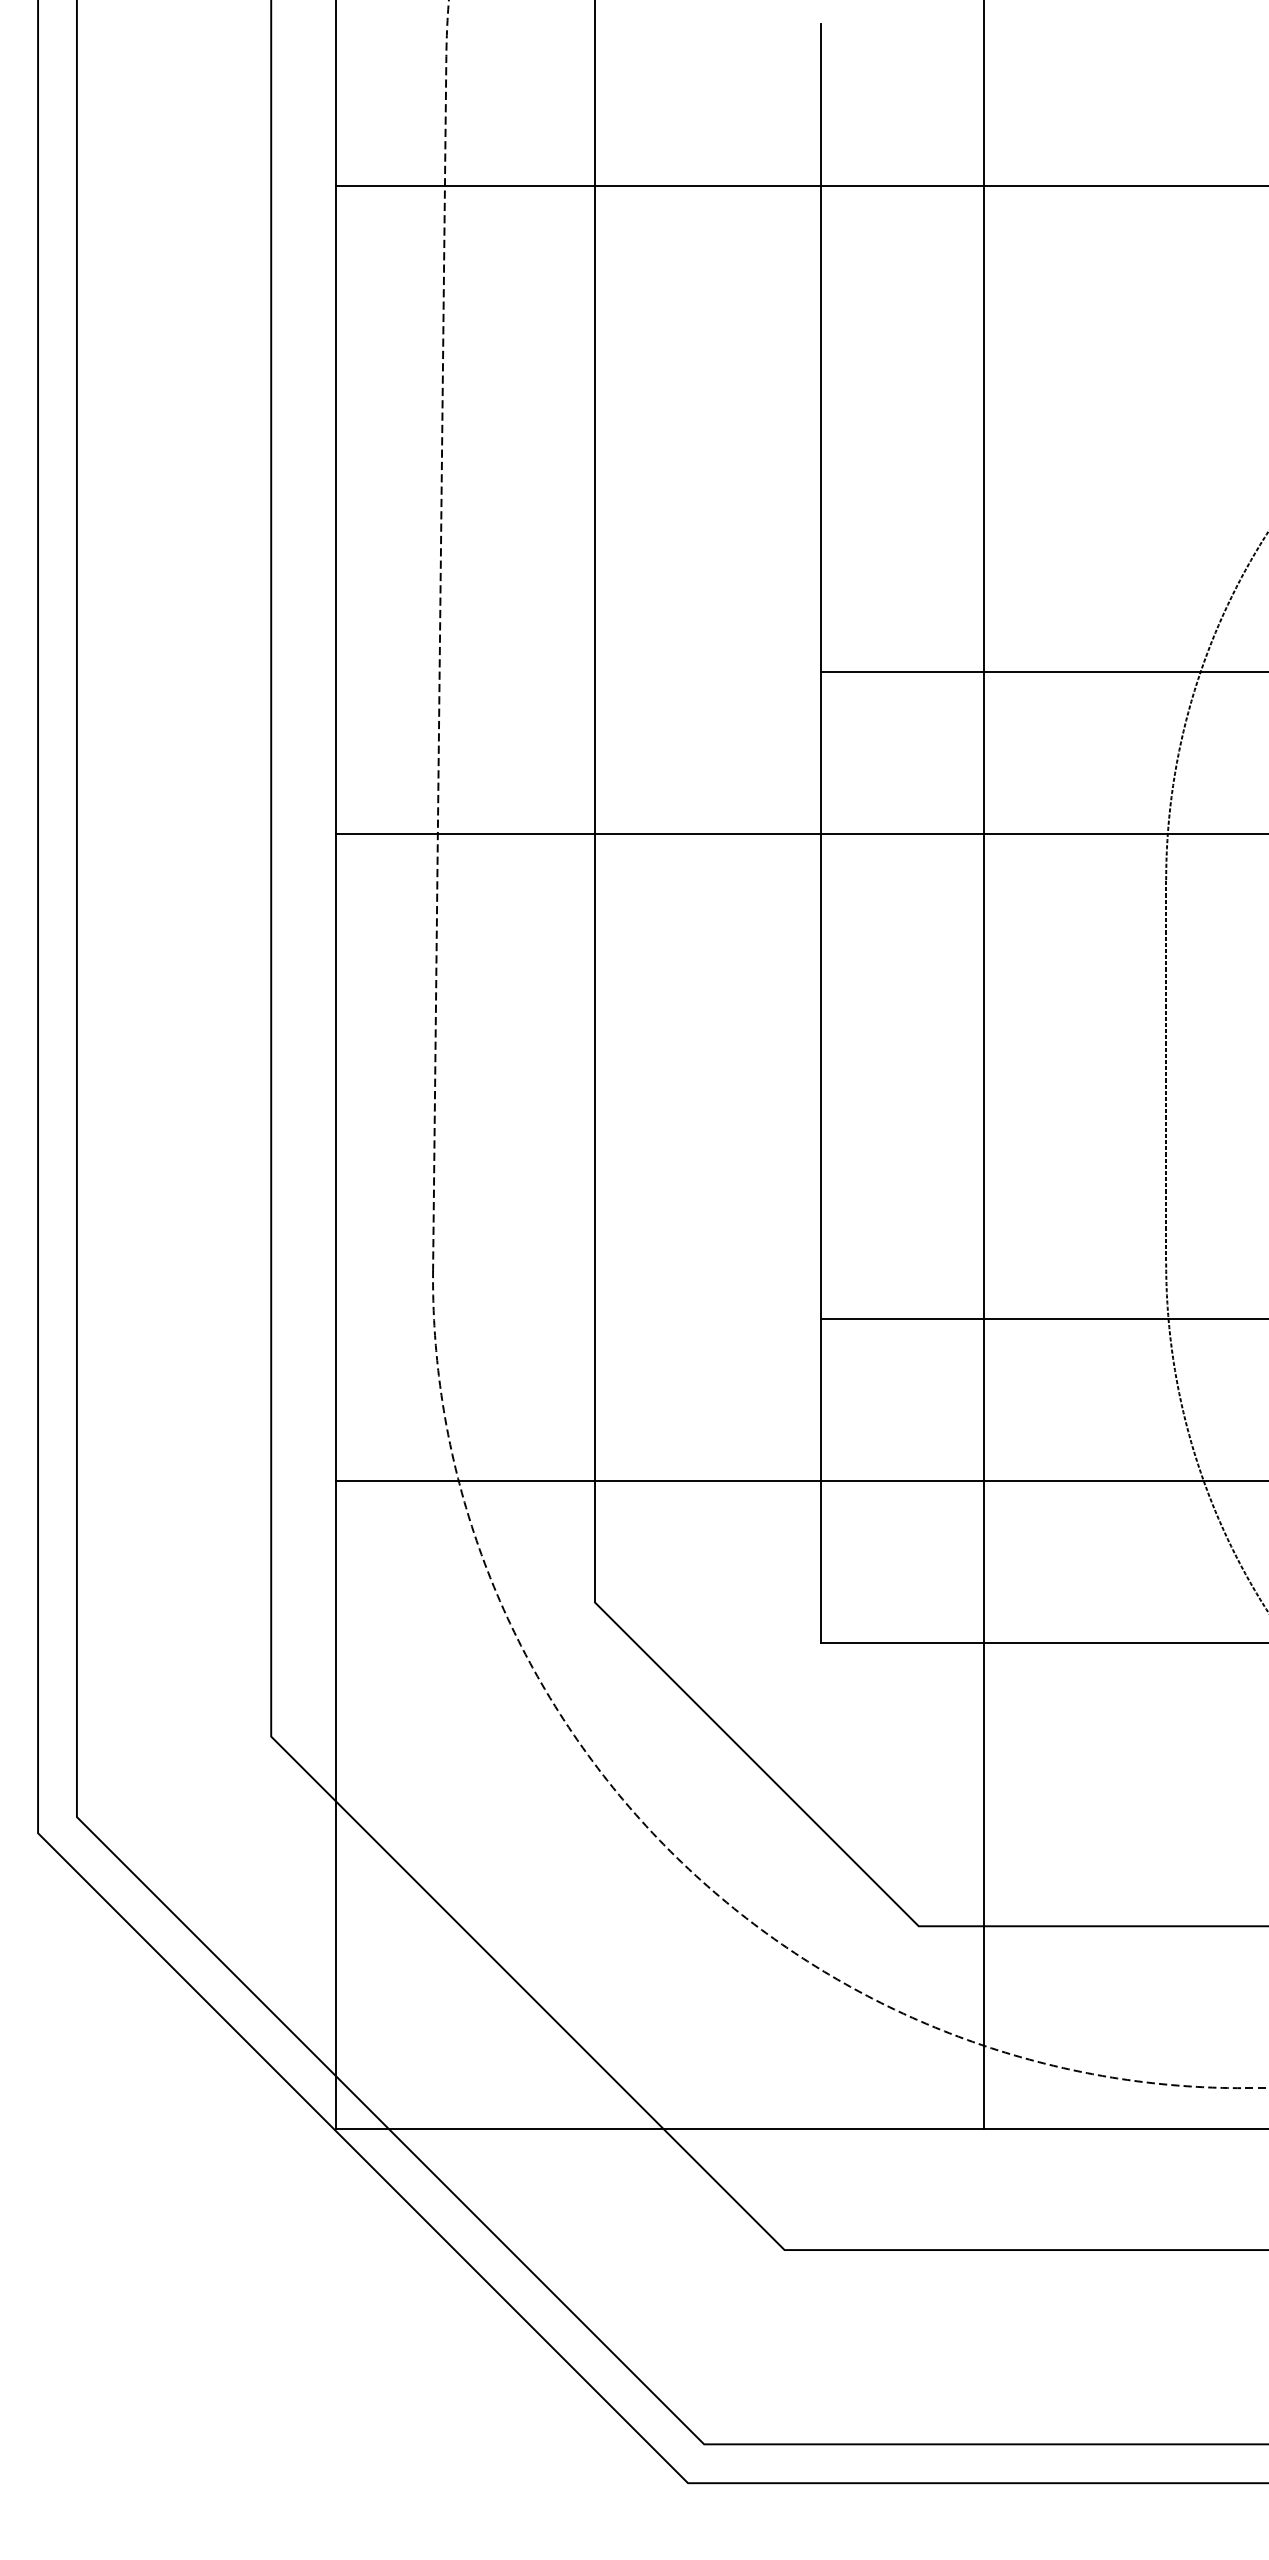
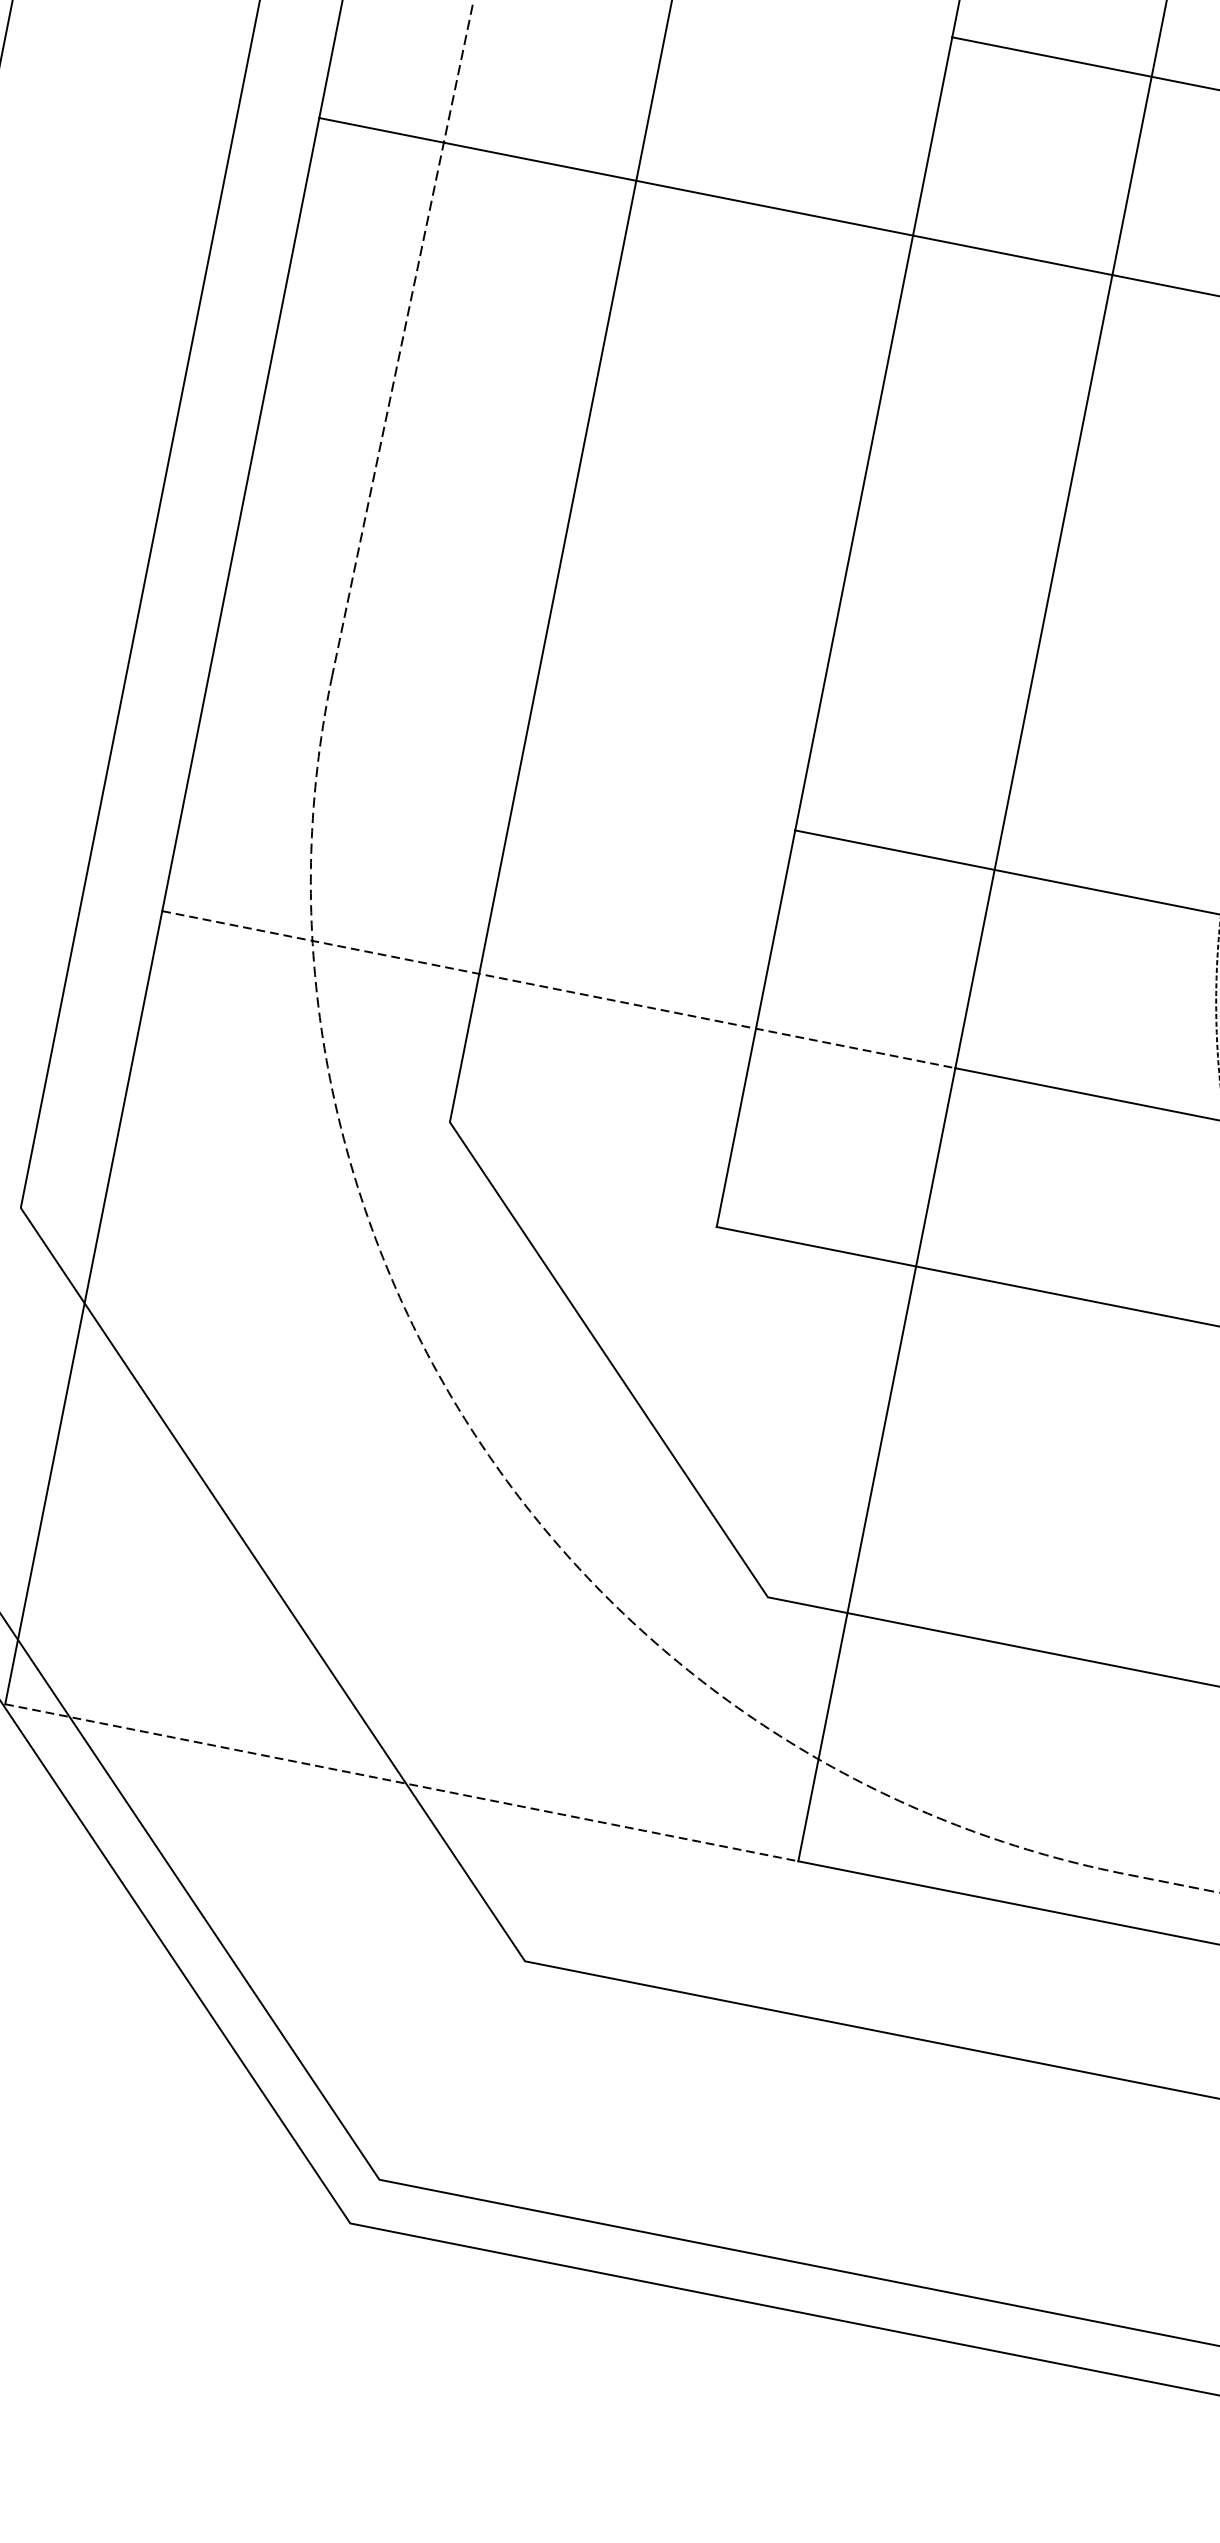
line: (659, 1481) -> (558, 989), solid -> dashed
line: (659, 2128) -> (401, 1782), solid -> dashed

